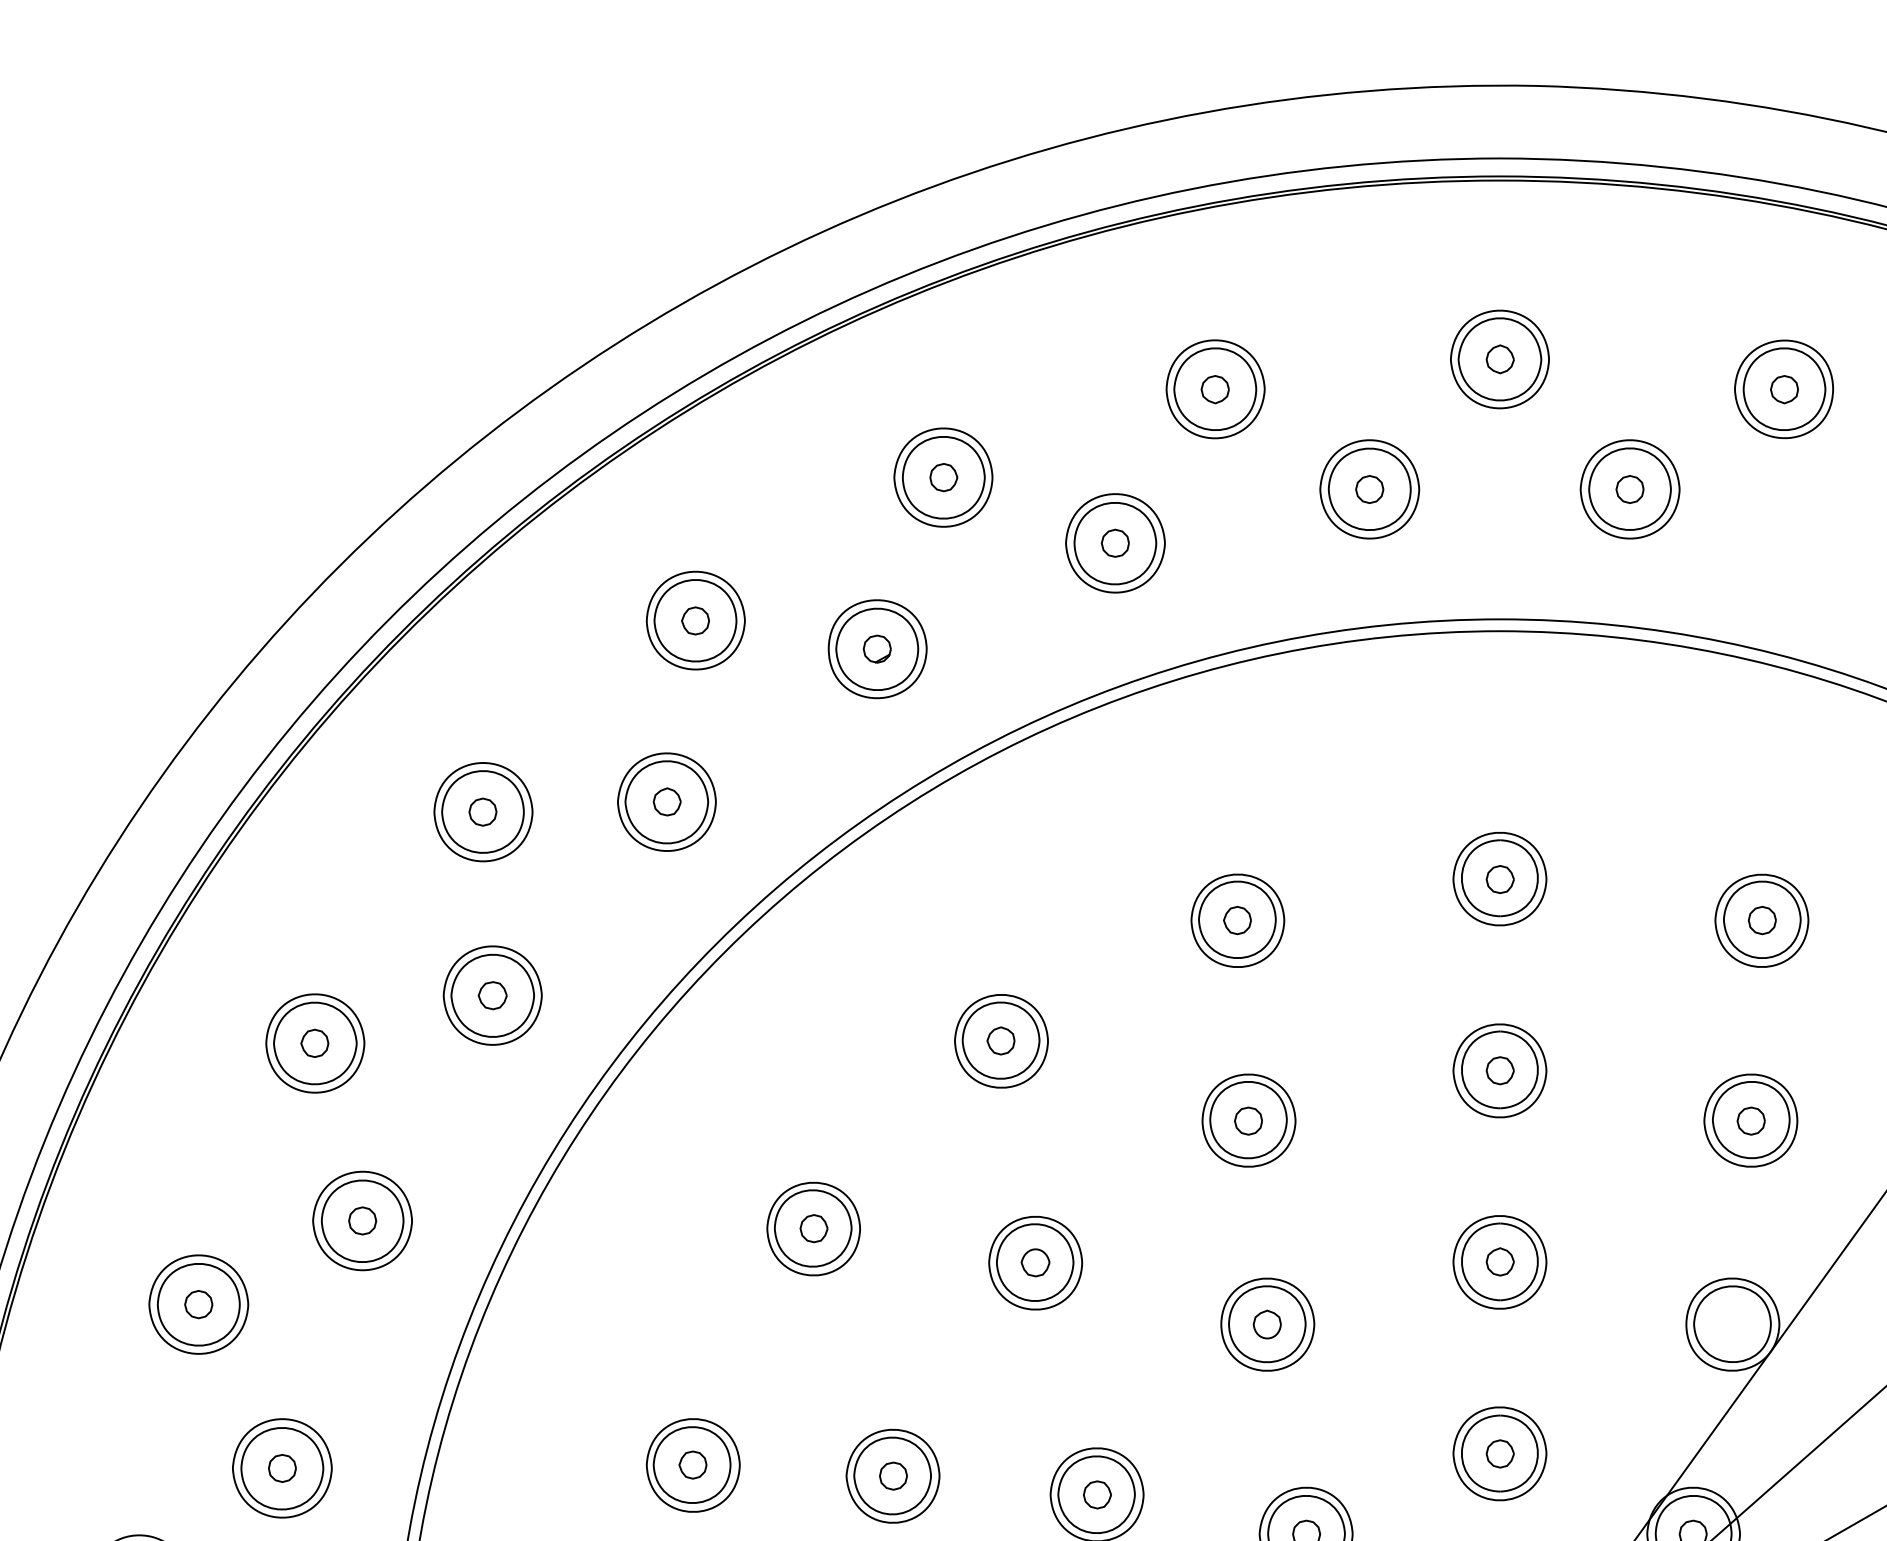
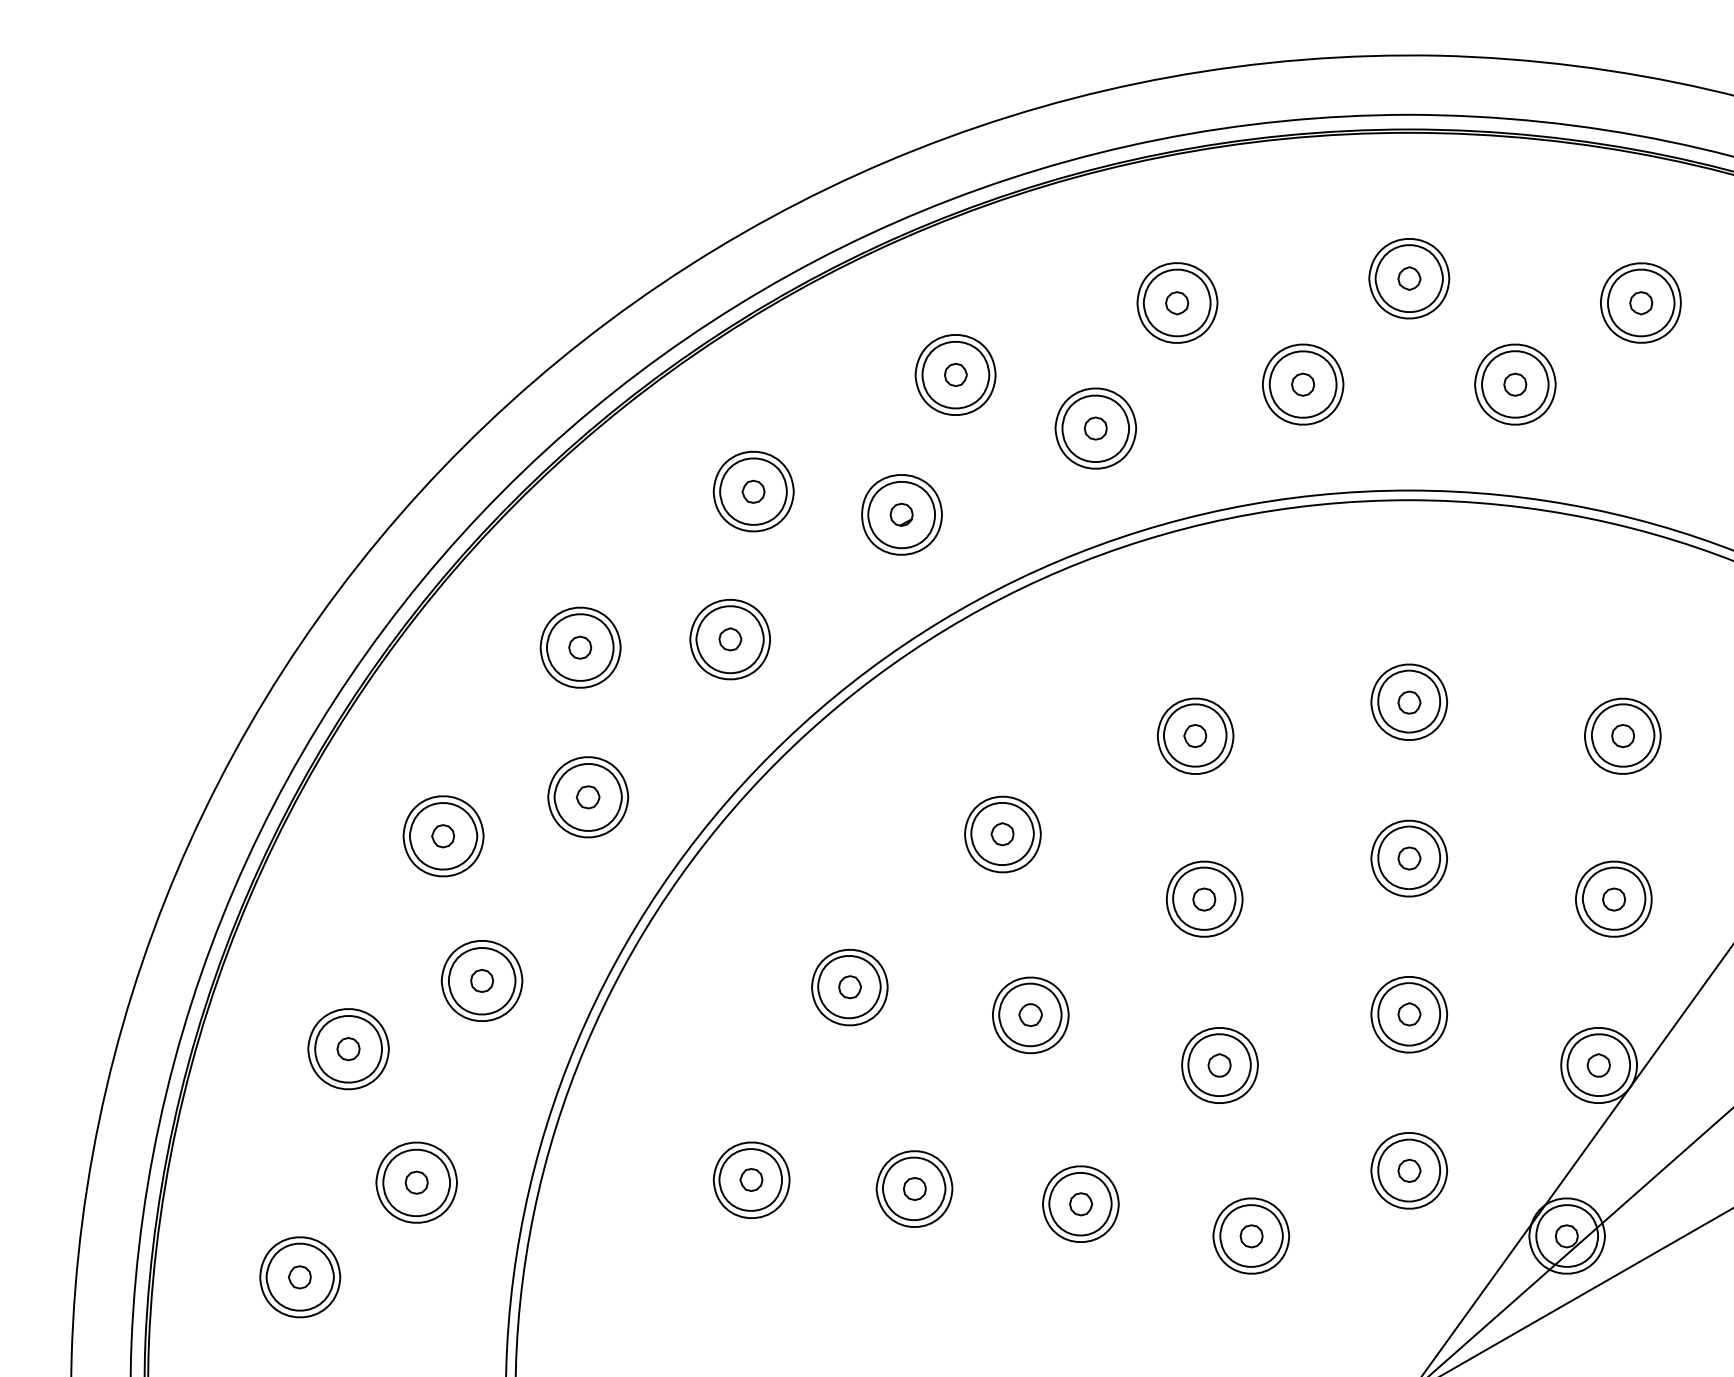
part: (1732, 1324) -> (1598, 1065), added

